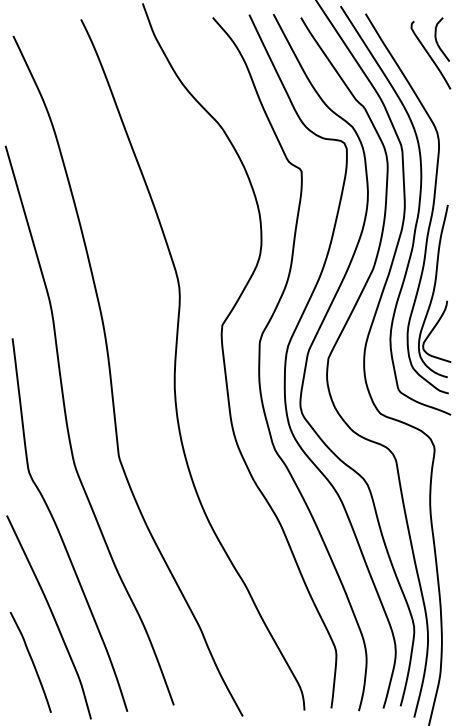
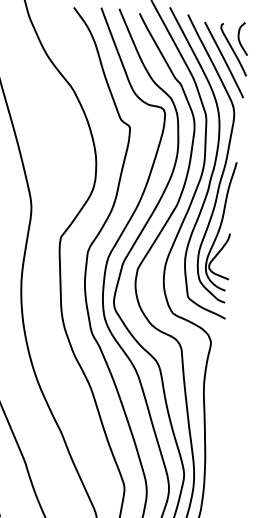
line: (418, 69) -> (223, 59), added

